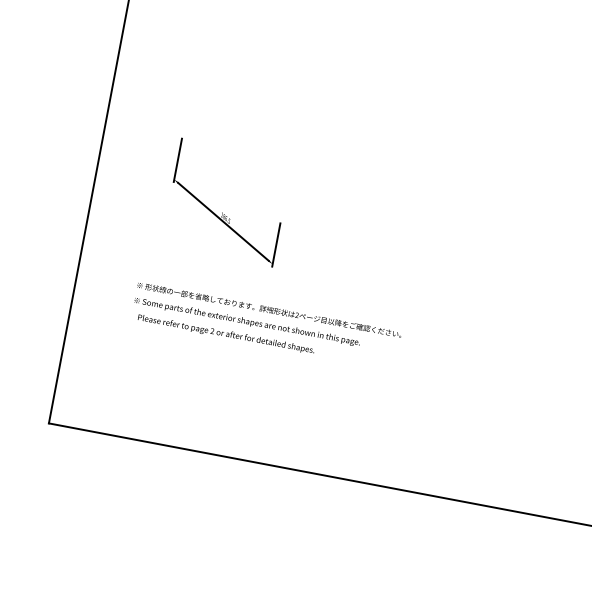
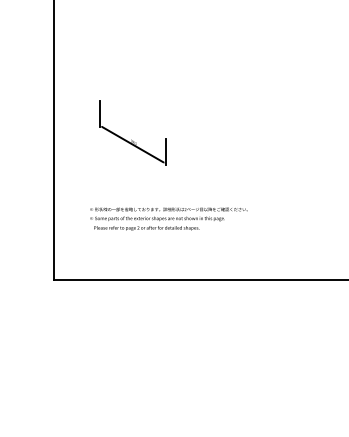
text: (265, 324) -> (168, 218), moved

